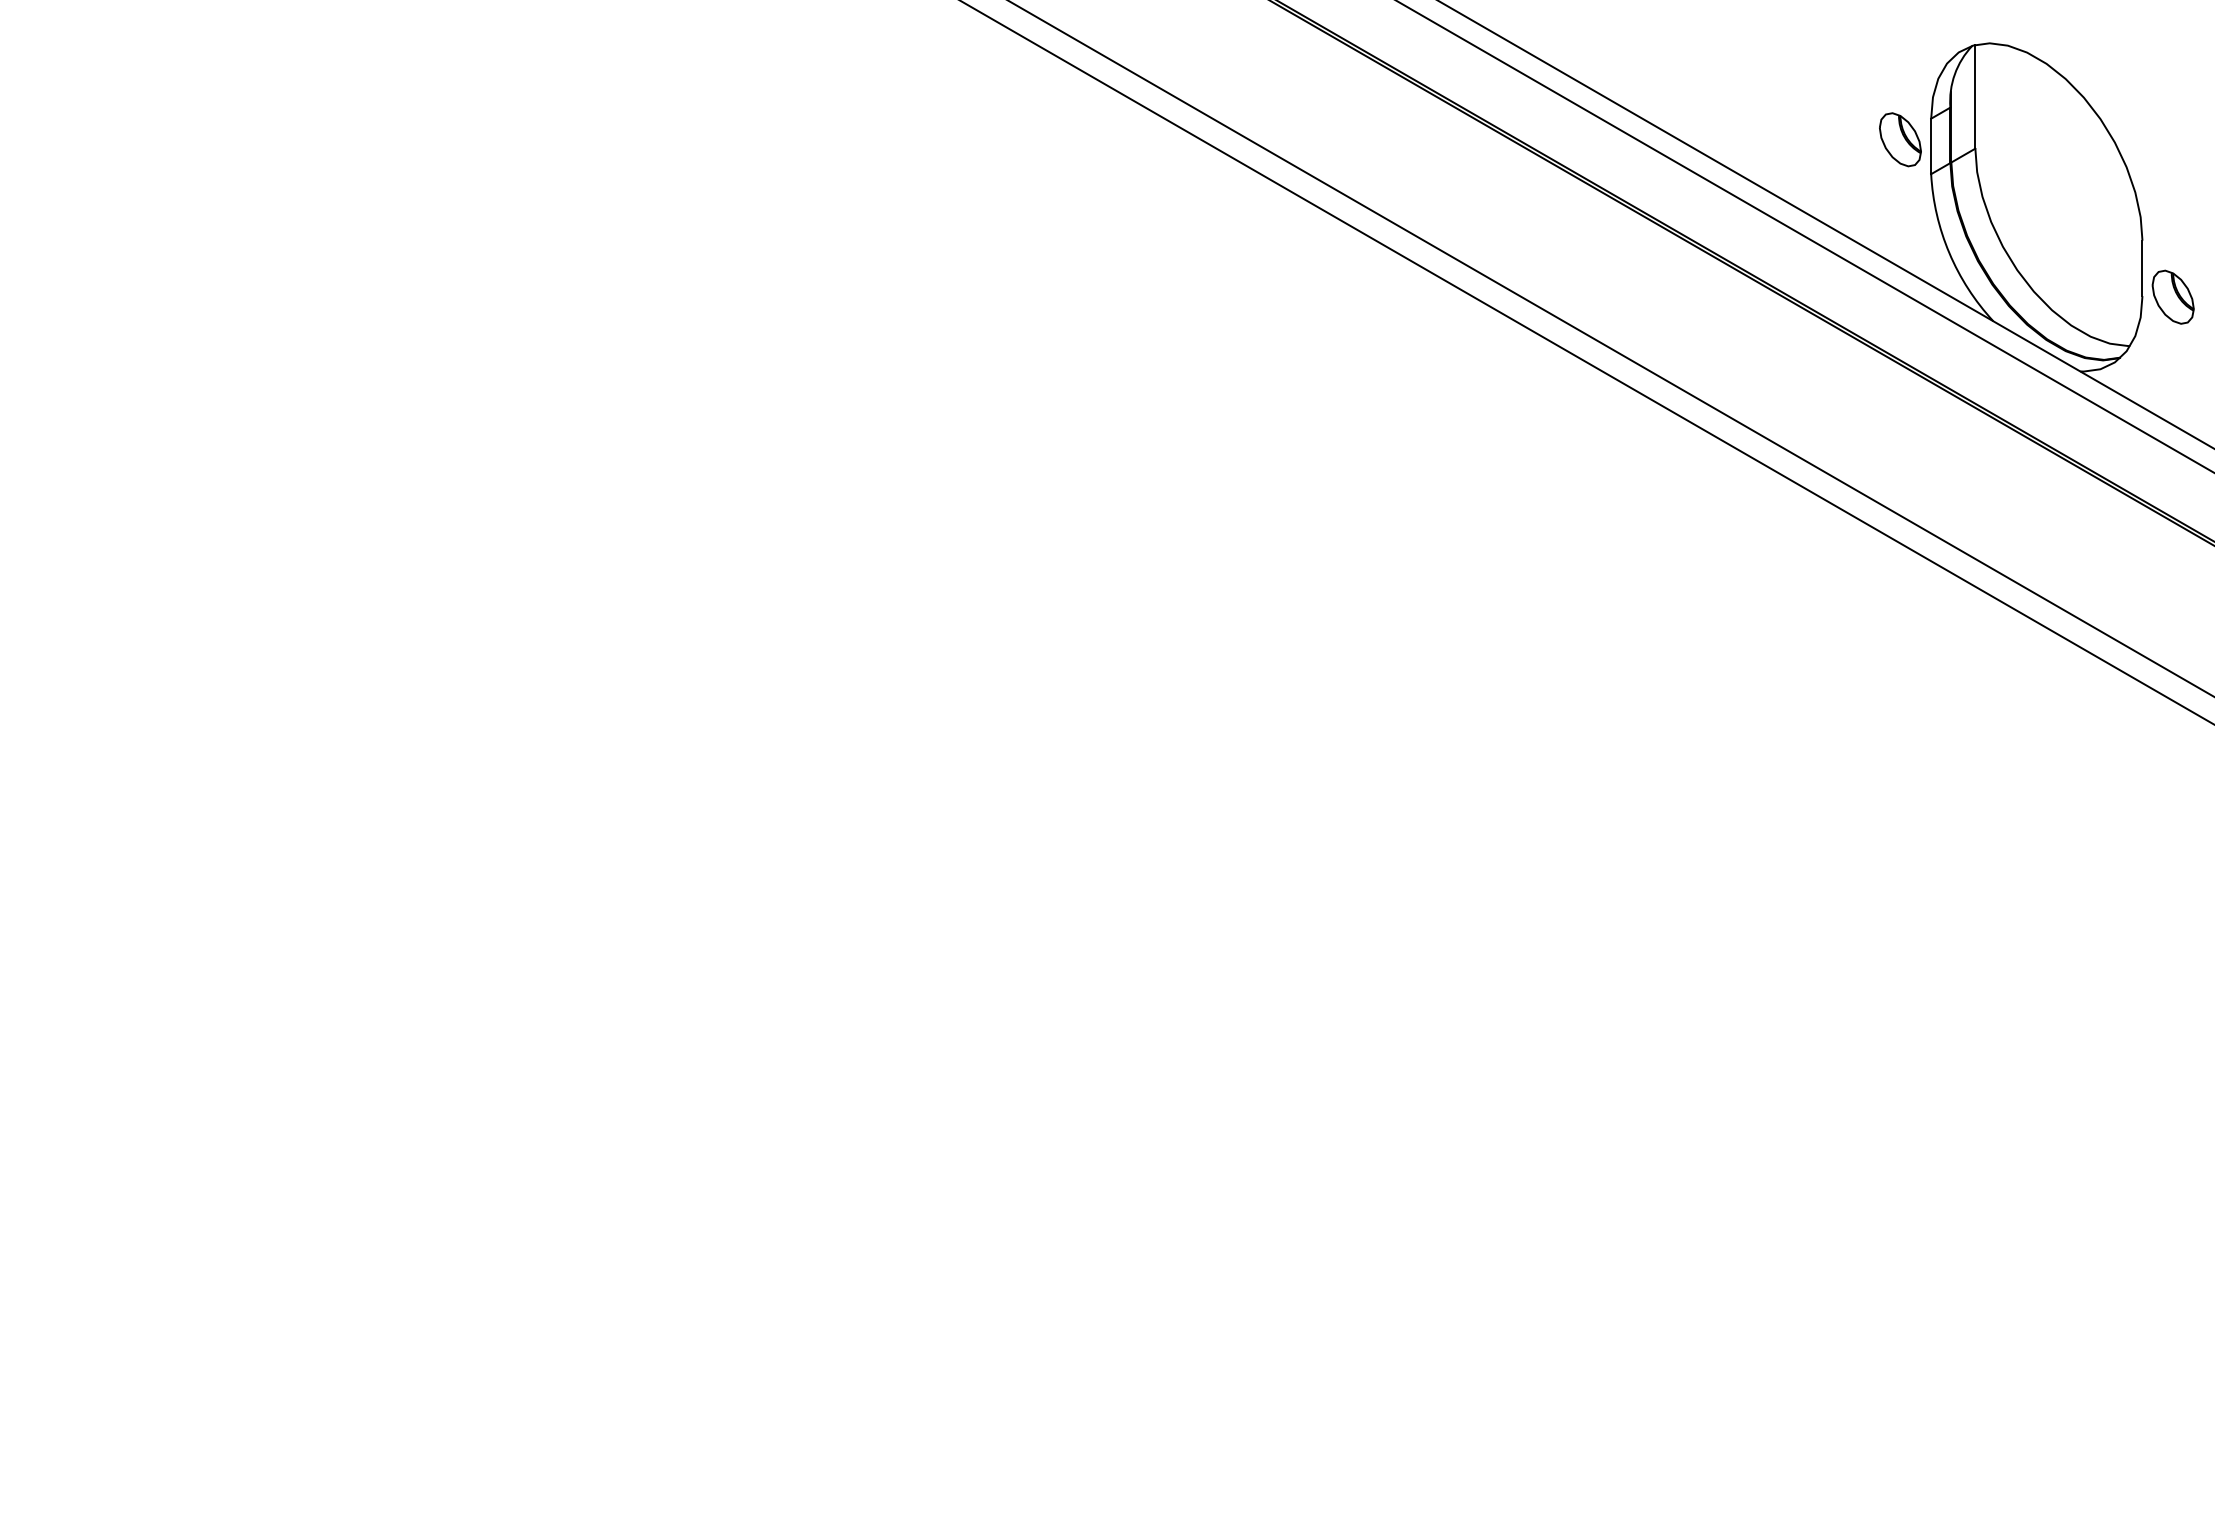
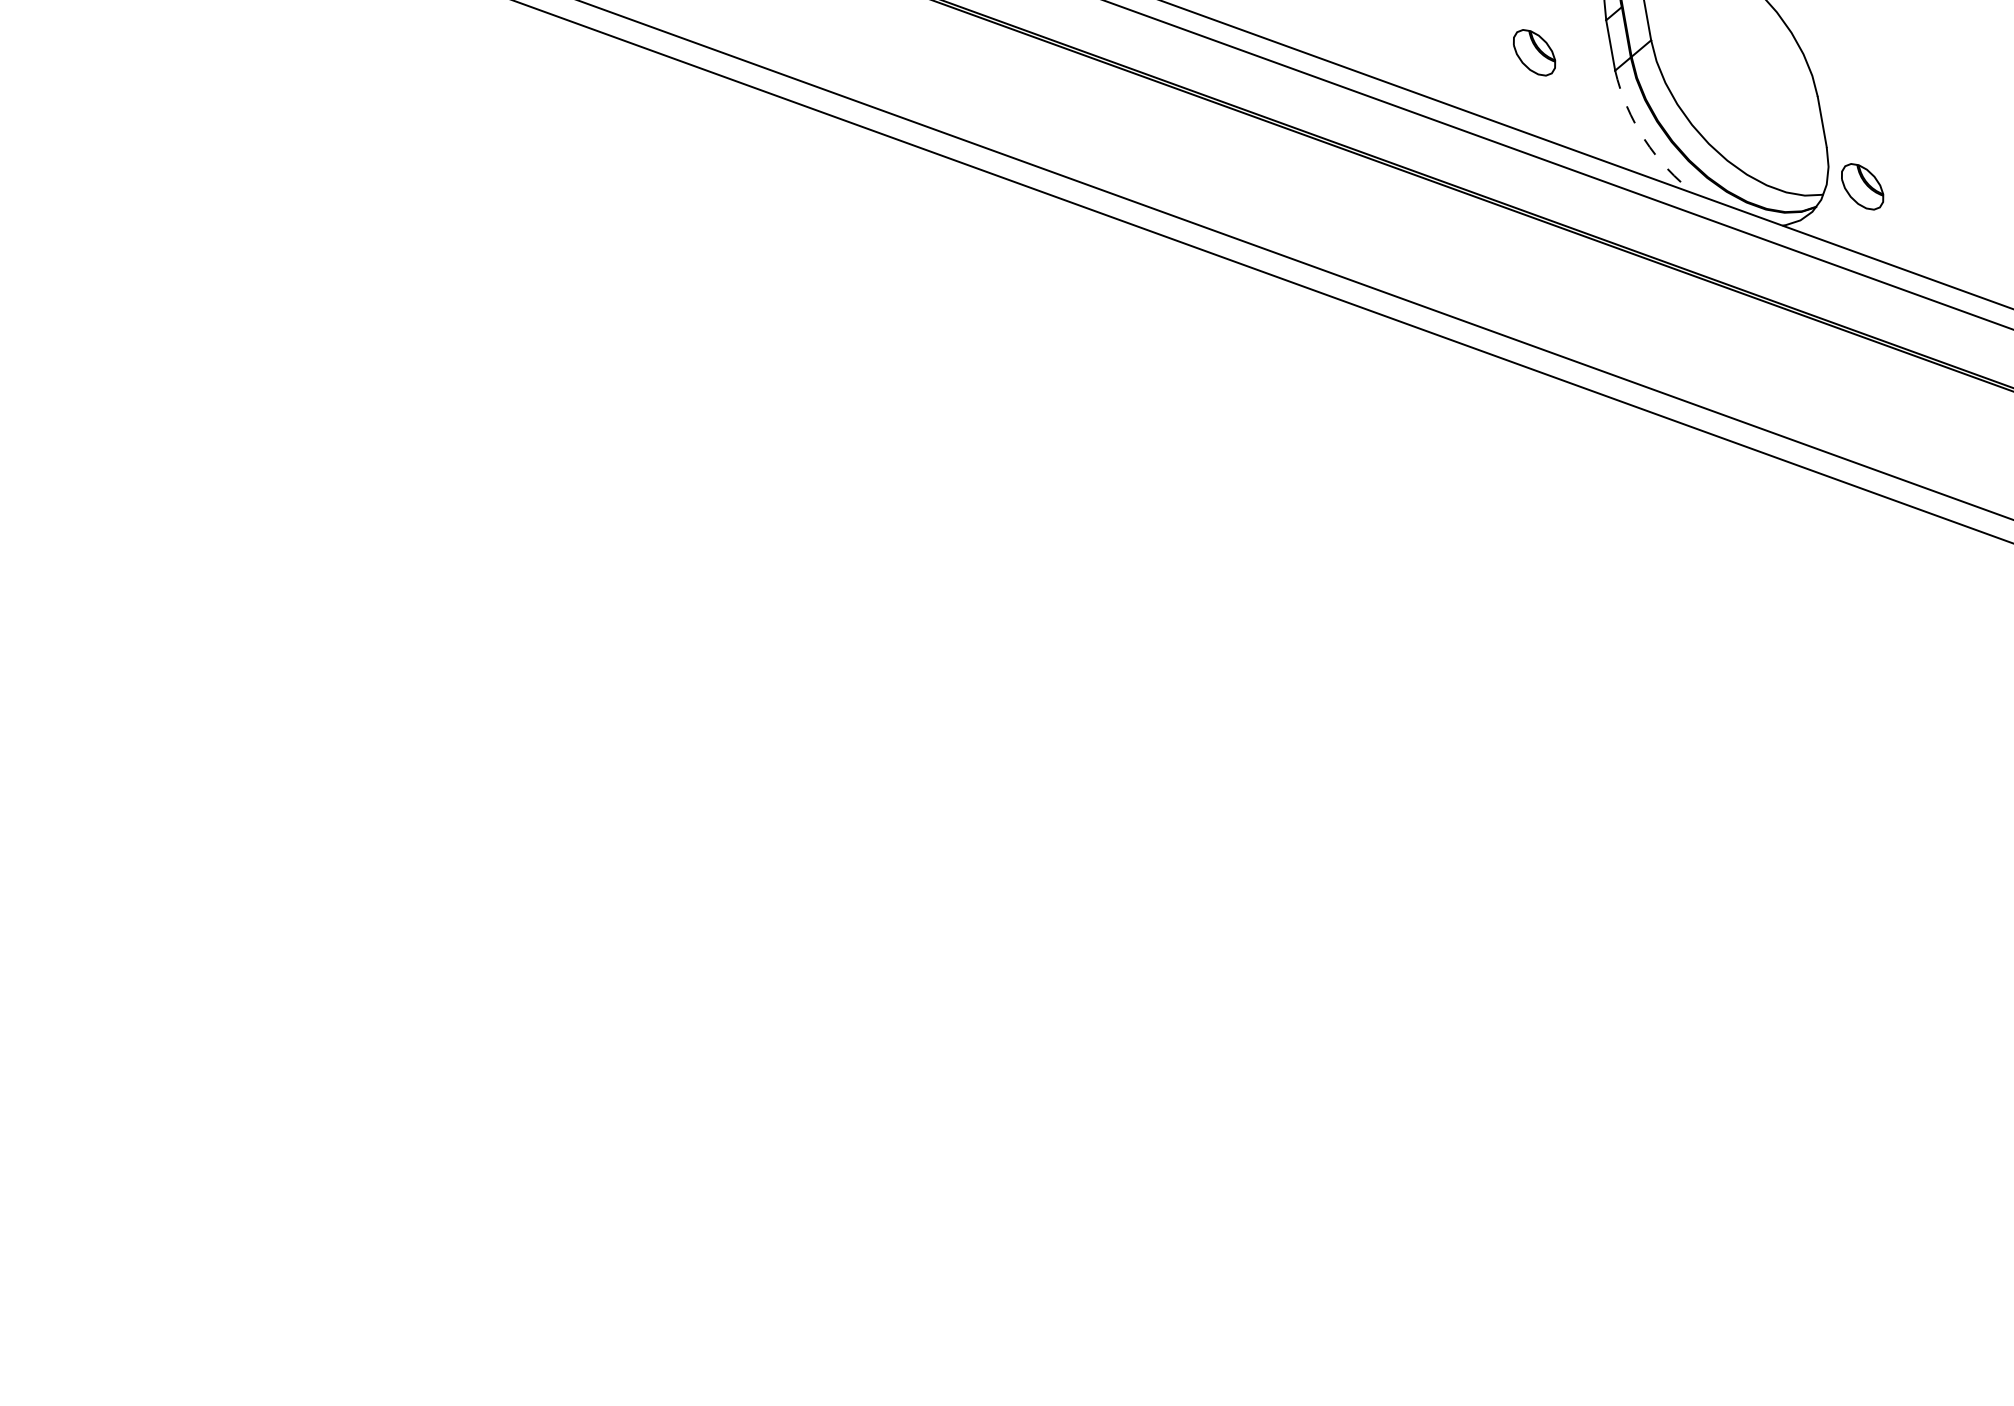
part: (1900, 139) -> (1534, 52), moved
arc: (1949, 253) -> (1644, 139), solid -> dashed
part: (2172, 296) -> (1861, 186), moved

